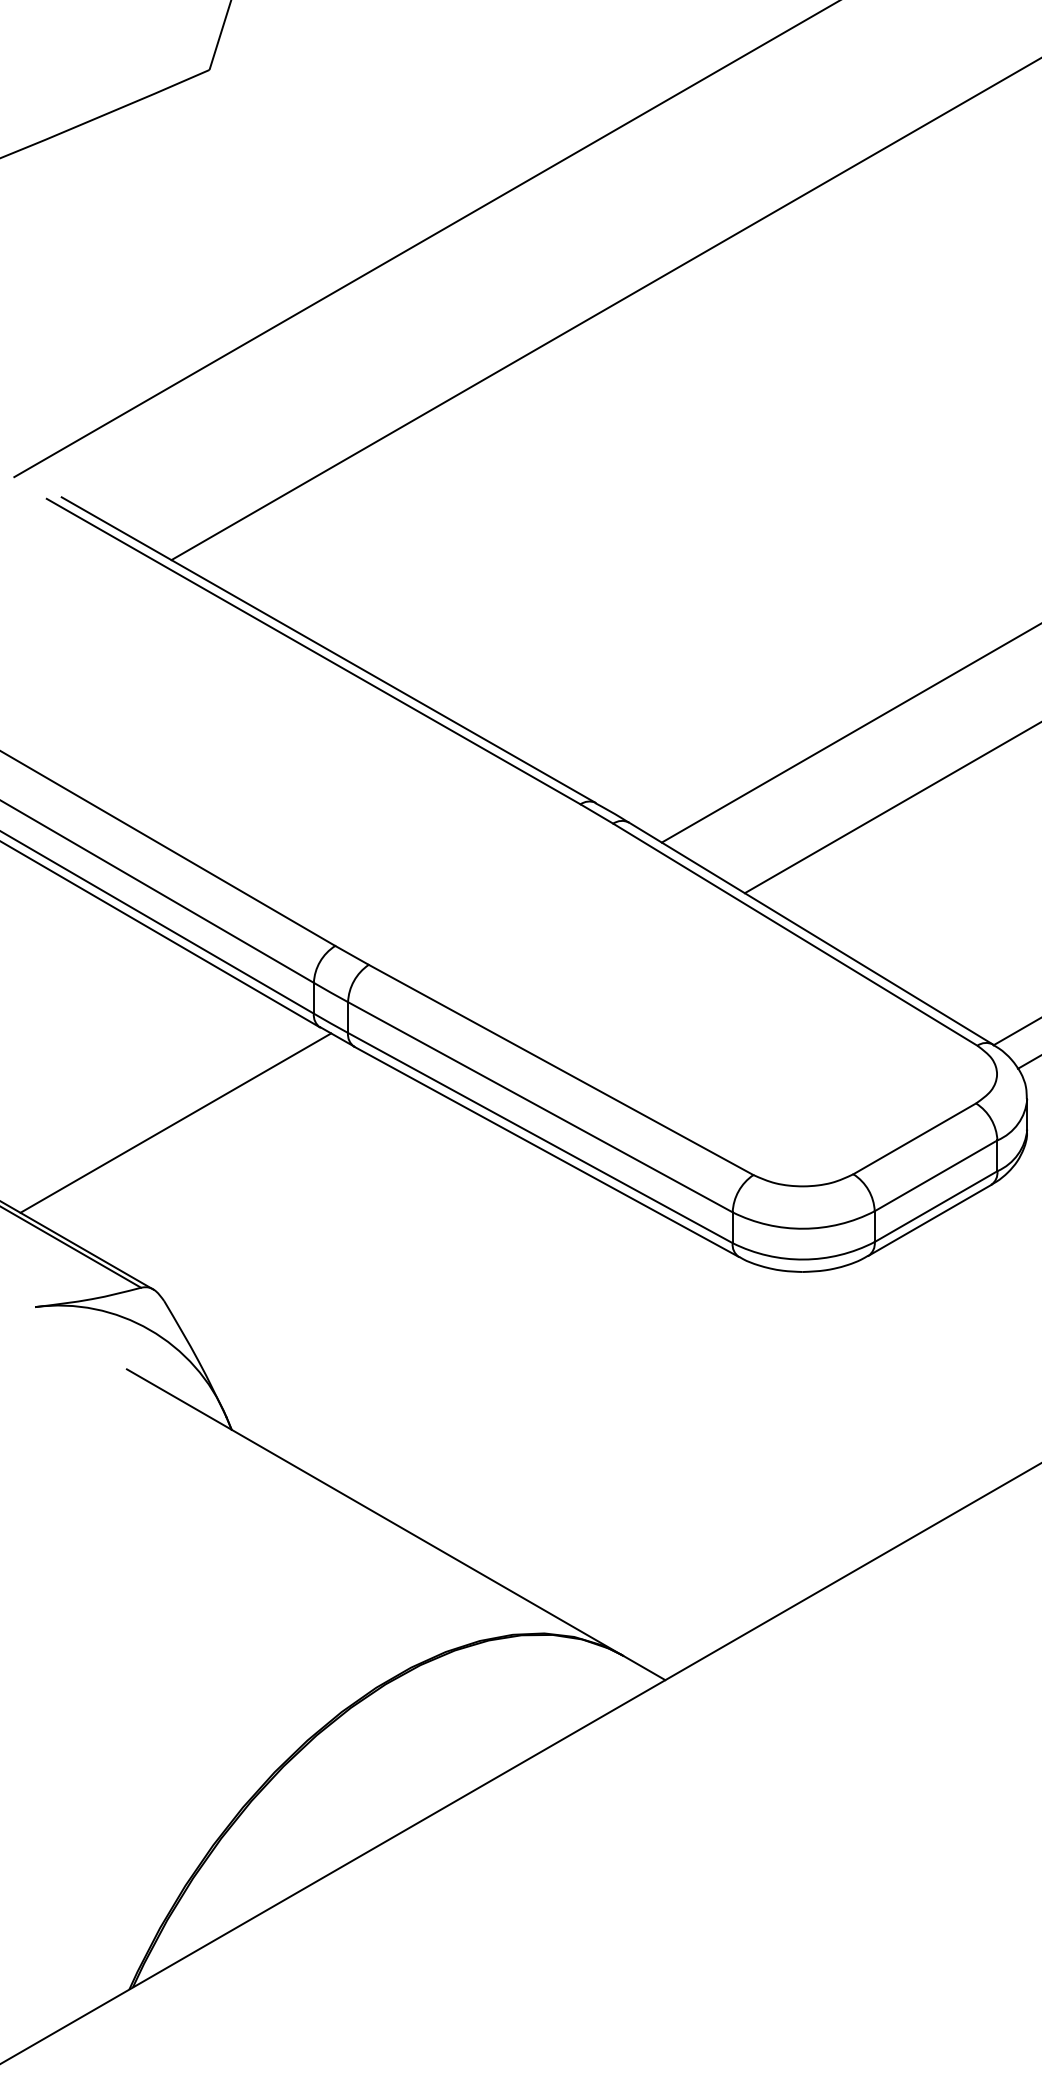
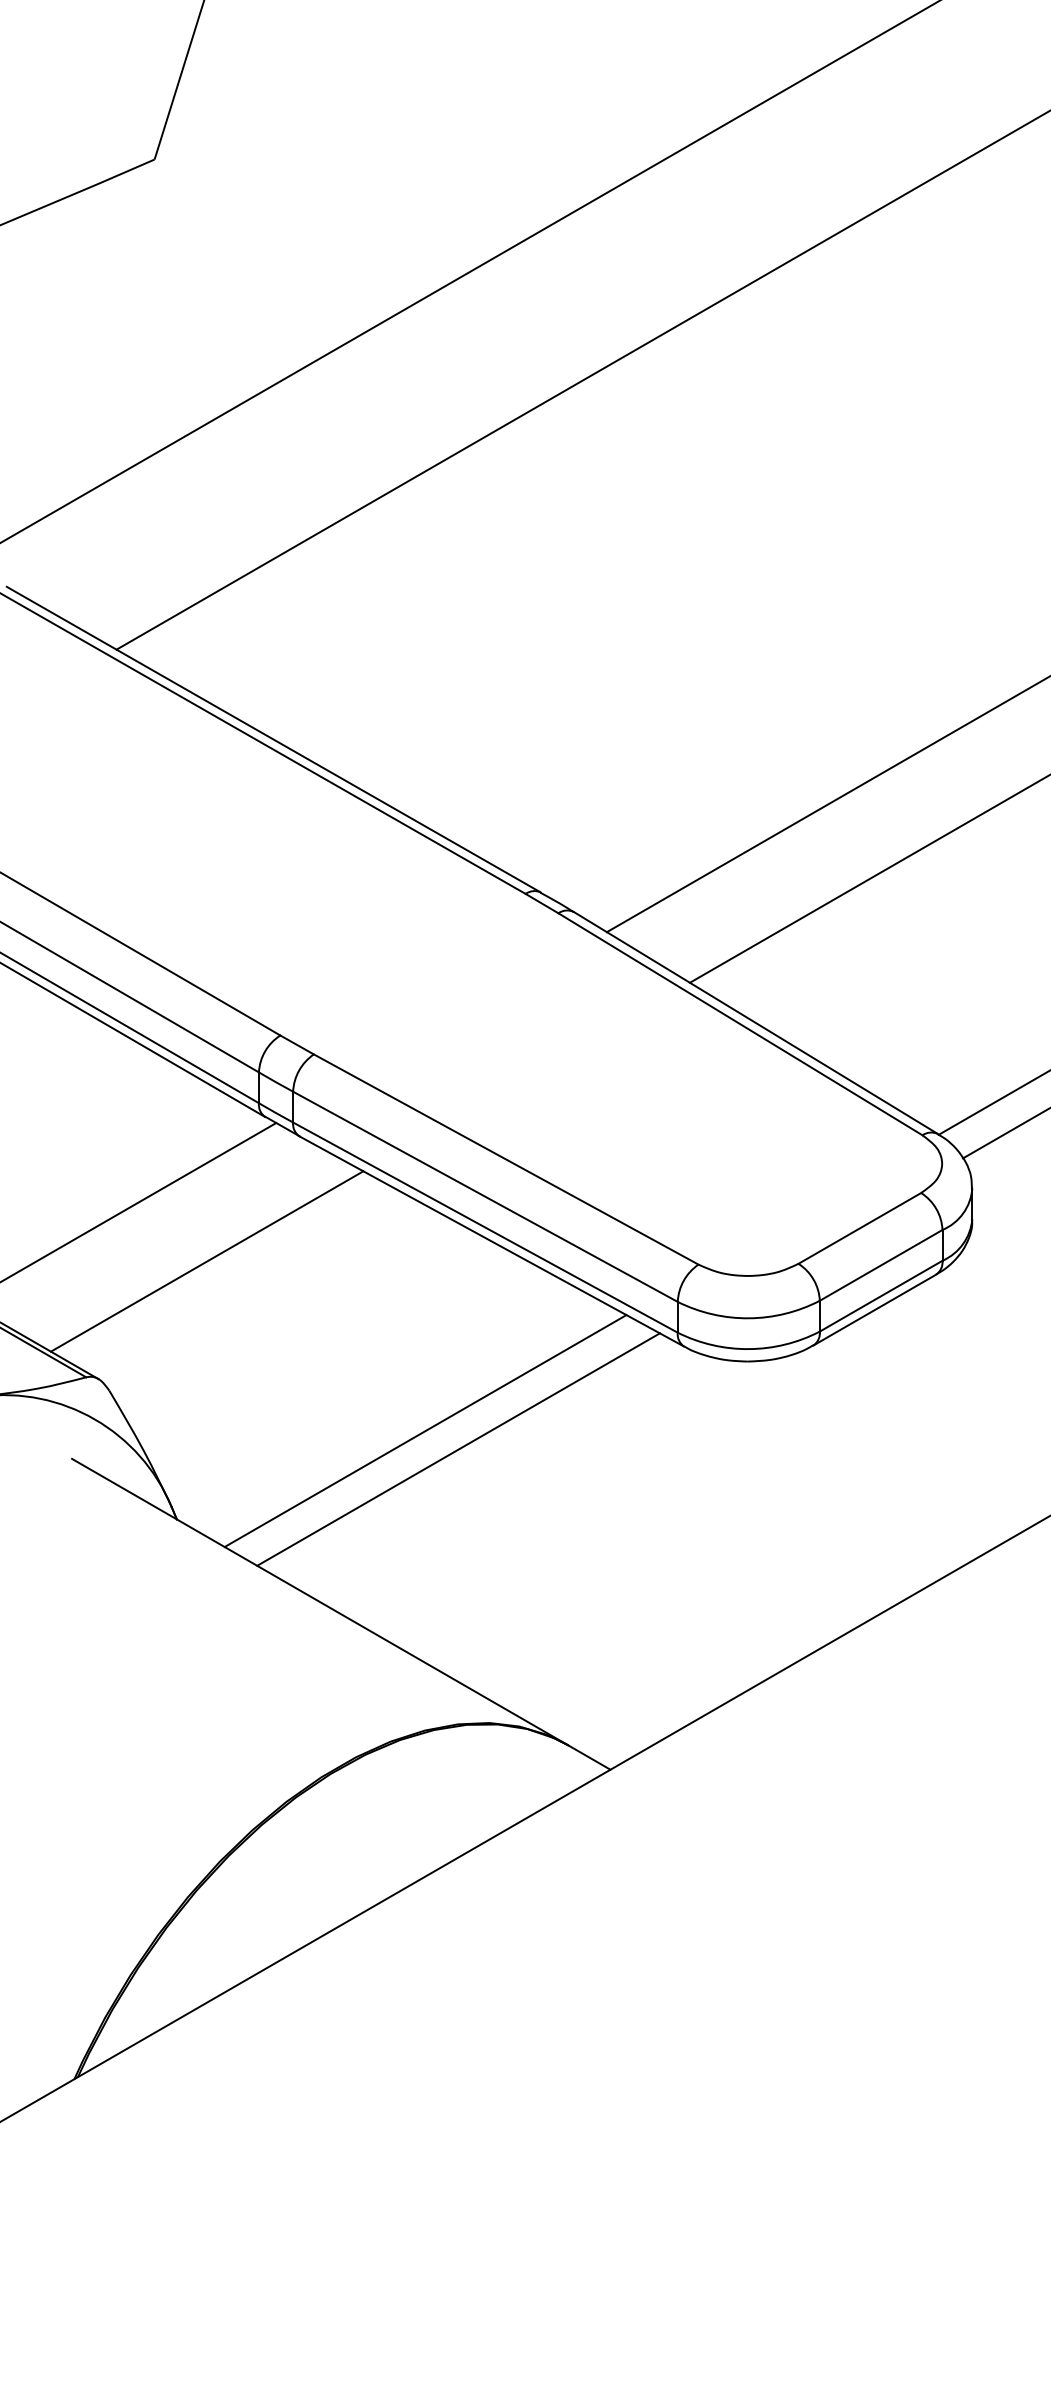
line: (261, 1171) -> (206, 1261), added
line: (480, 1341) -> (425, 1431), added
line: (513, 1359) -> (458, 1449), added

